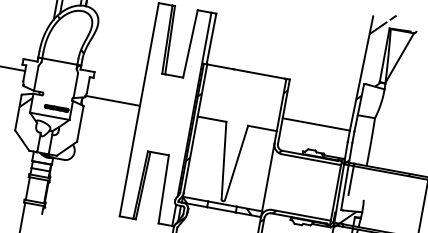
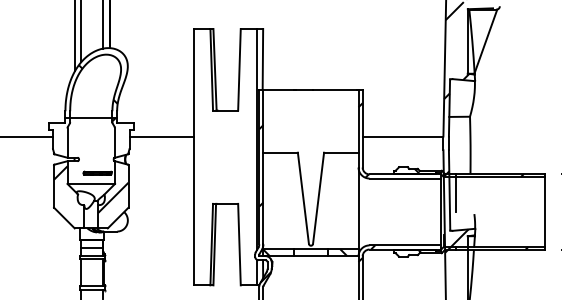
line: (112, 100) -> (161, 136), moved
hatch: (66, 130) -> (113, 197), added

